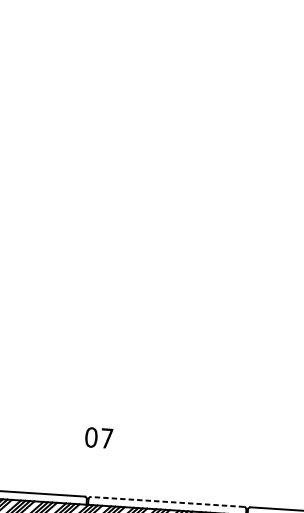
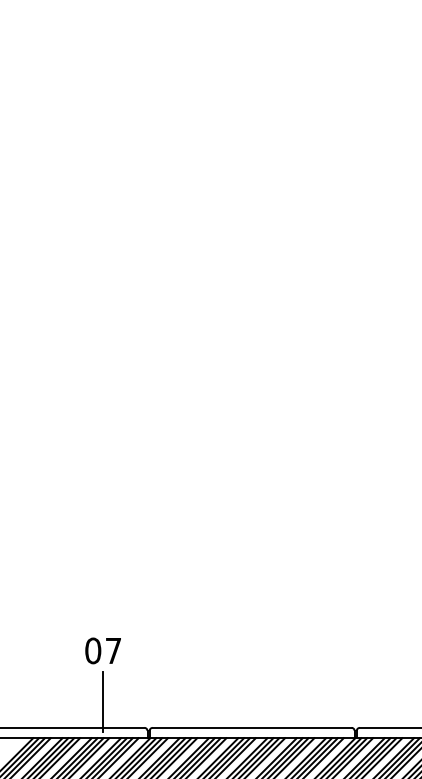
text: (98, 437) -> (102, 650), moved
line: (53, 474) -> (102, 701), added
line: (167, 501) -> (251, 727), dashed -> solid

